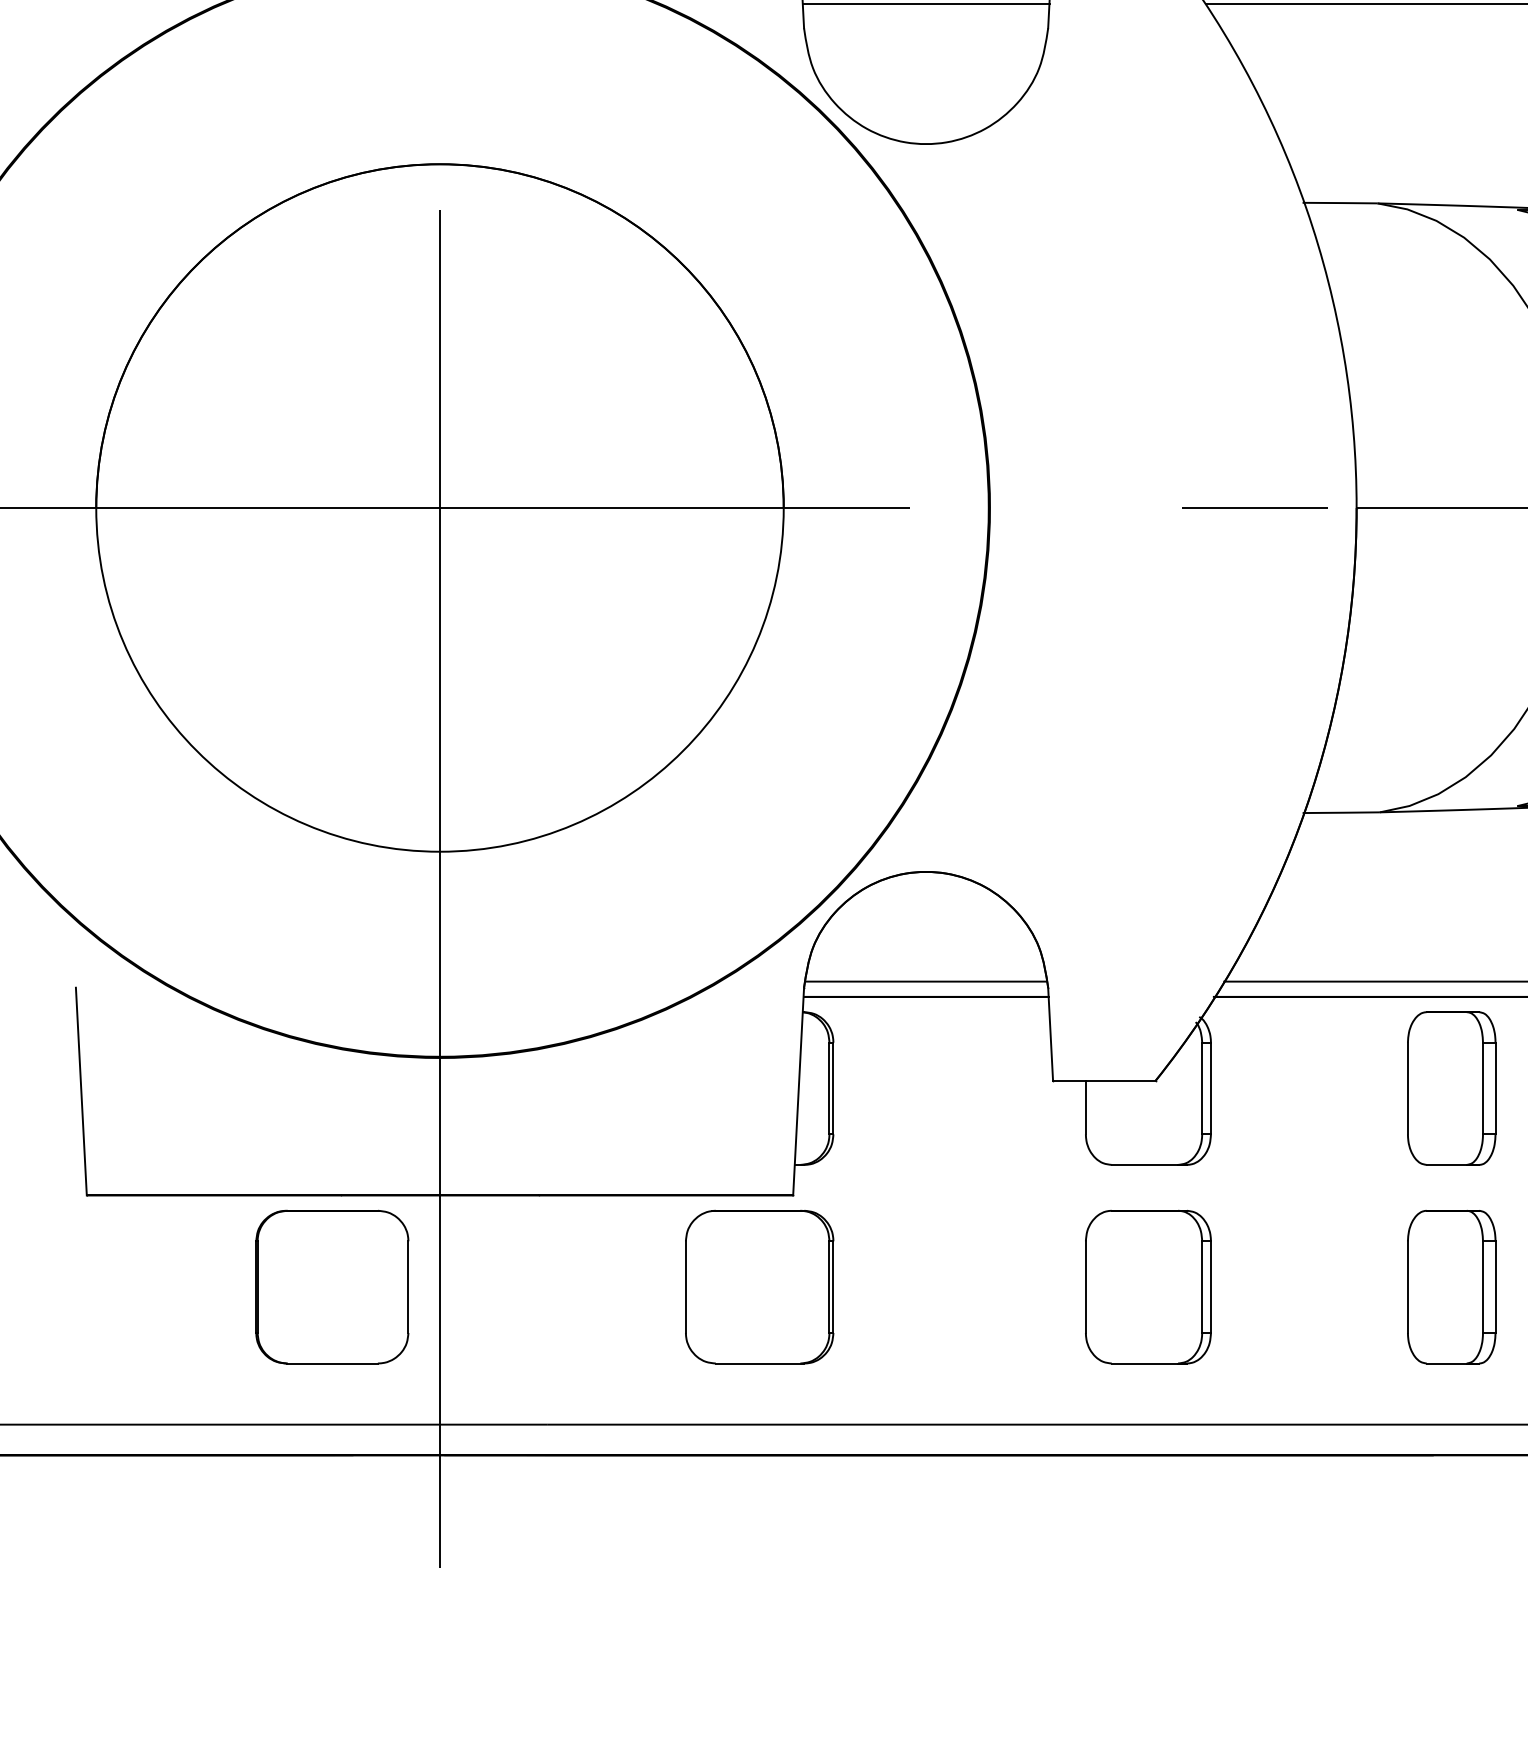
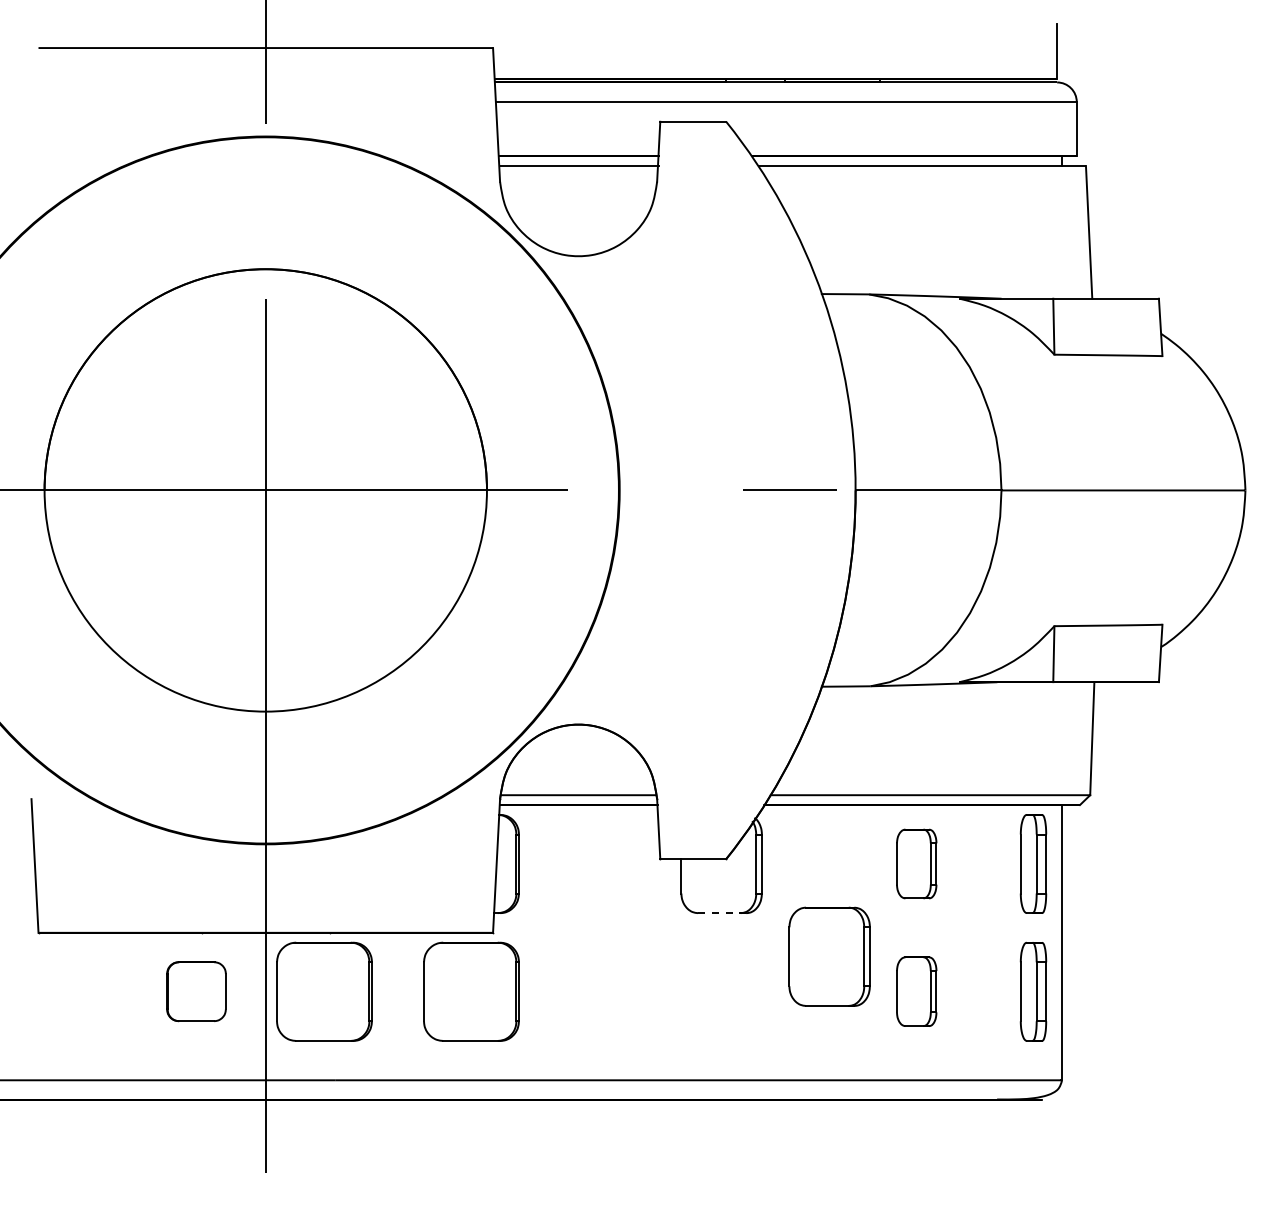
part: (1451, 1087) -> (916, 863), size x0.7
line: (1148, 1165) -> (721, 913), solid -> dashed
part: (332, 1286) -> (196, 991), size x0.6
part: (531, 1286) -> (324, 991), added
part: (1148, 1286) -> (829, 956), moved
part: (1451, 1286) -> (916, 991), size x0.7

